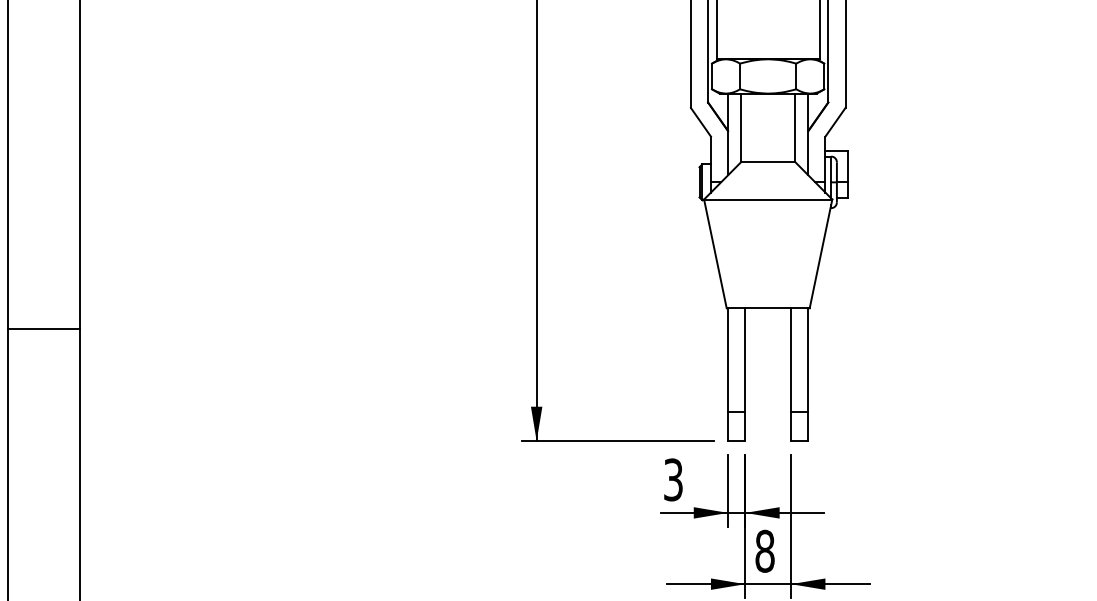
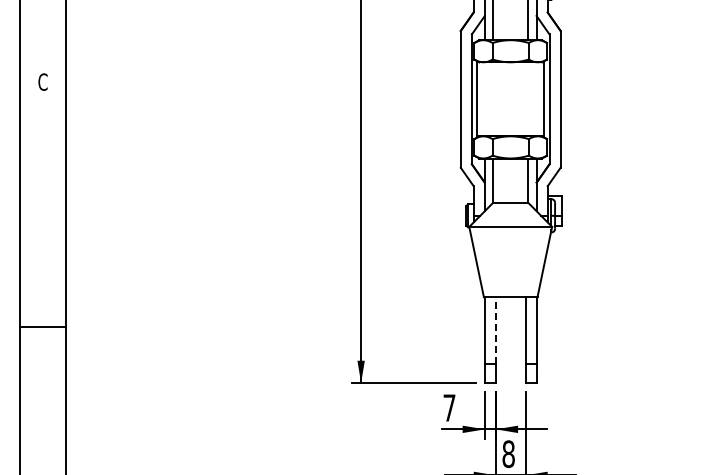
line: (43, 328) -> (42, 326), moved
line: (744, 359) -> (495, 330), solid -> dashed
text: (673, 479) -> (449, 407), 3 -> 7

